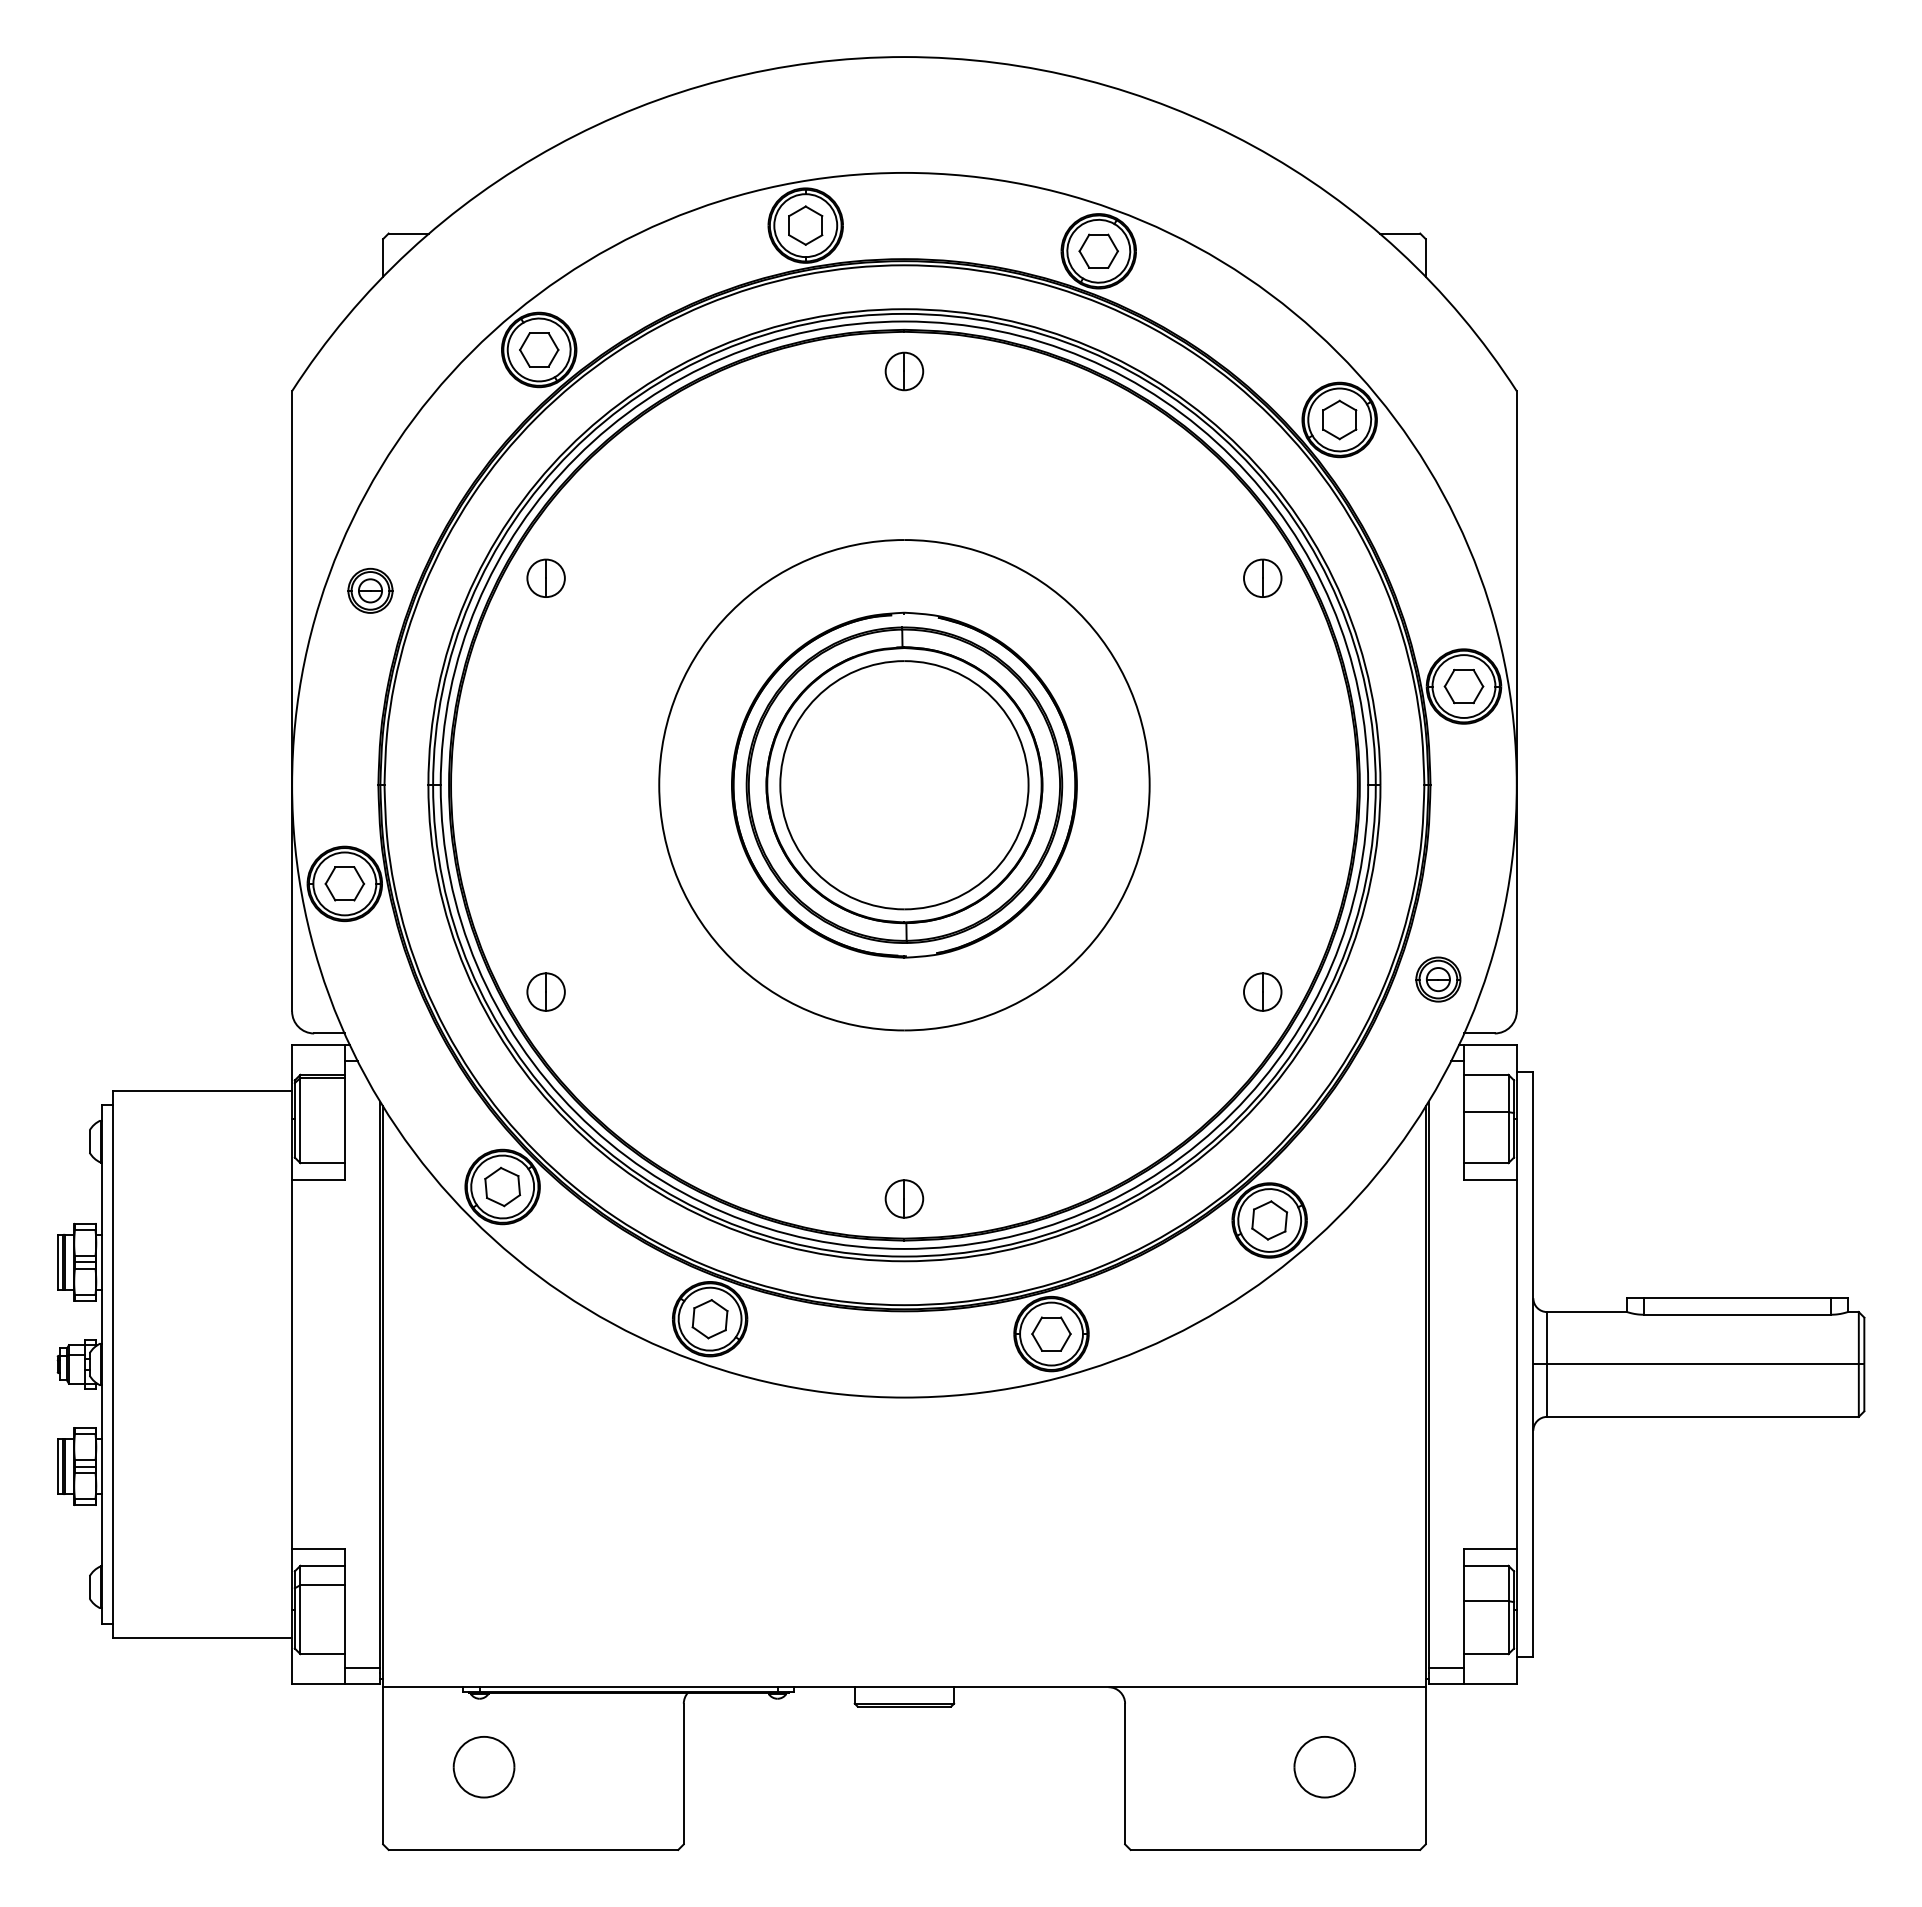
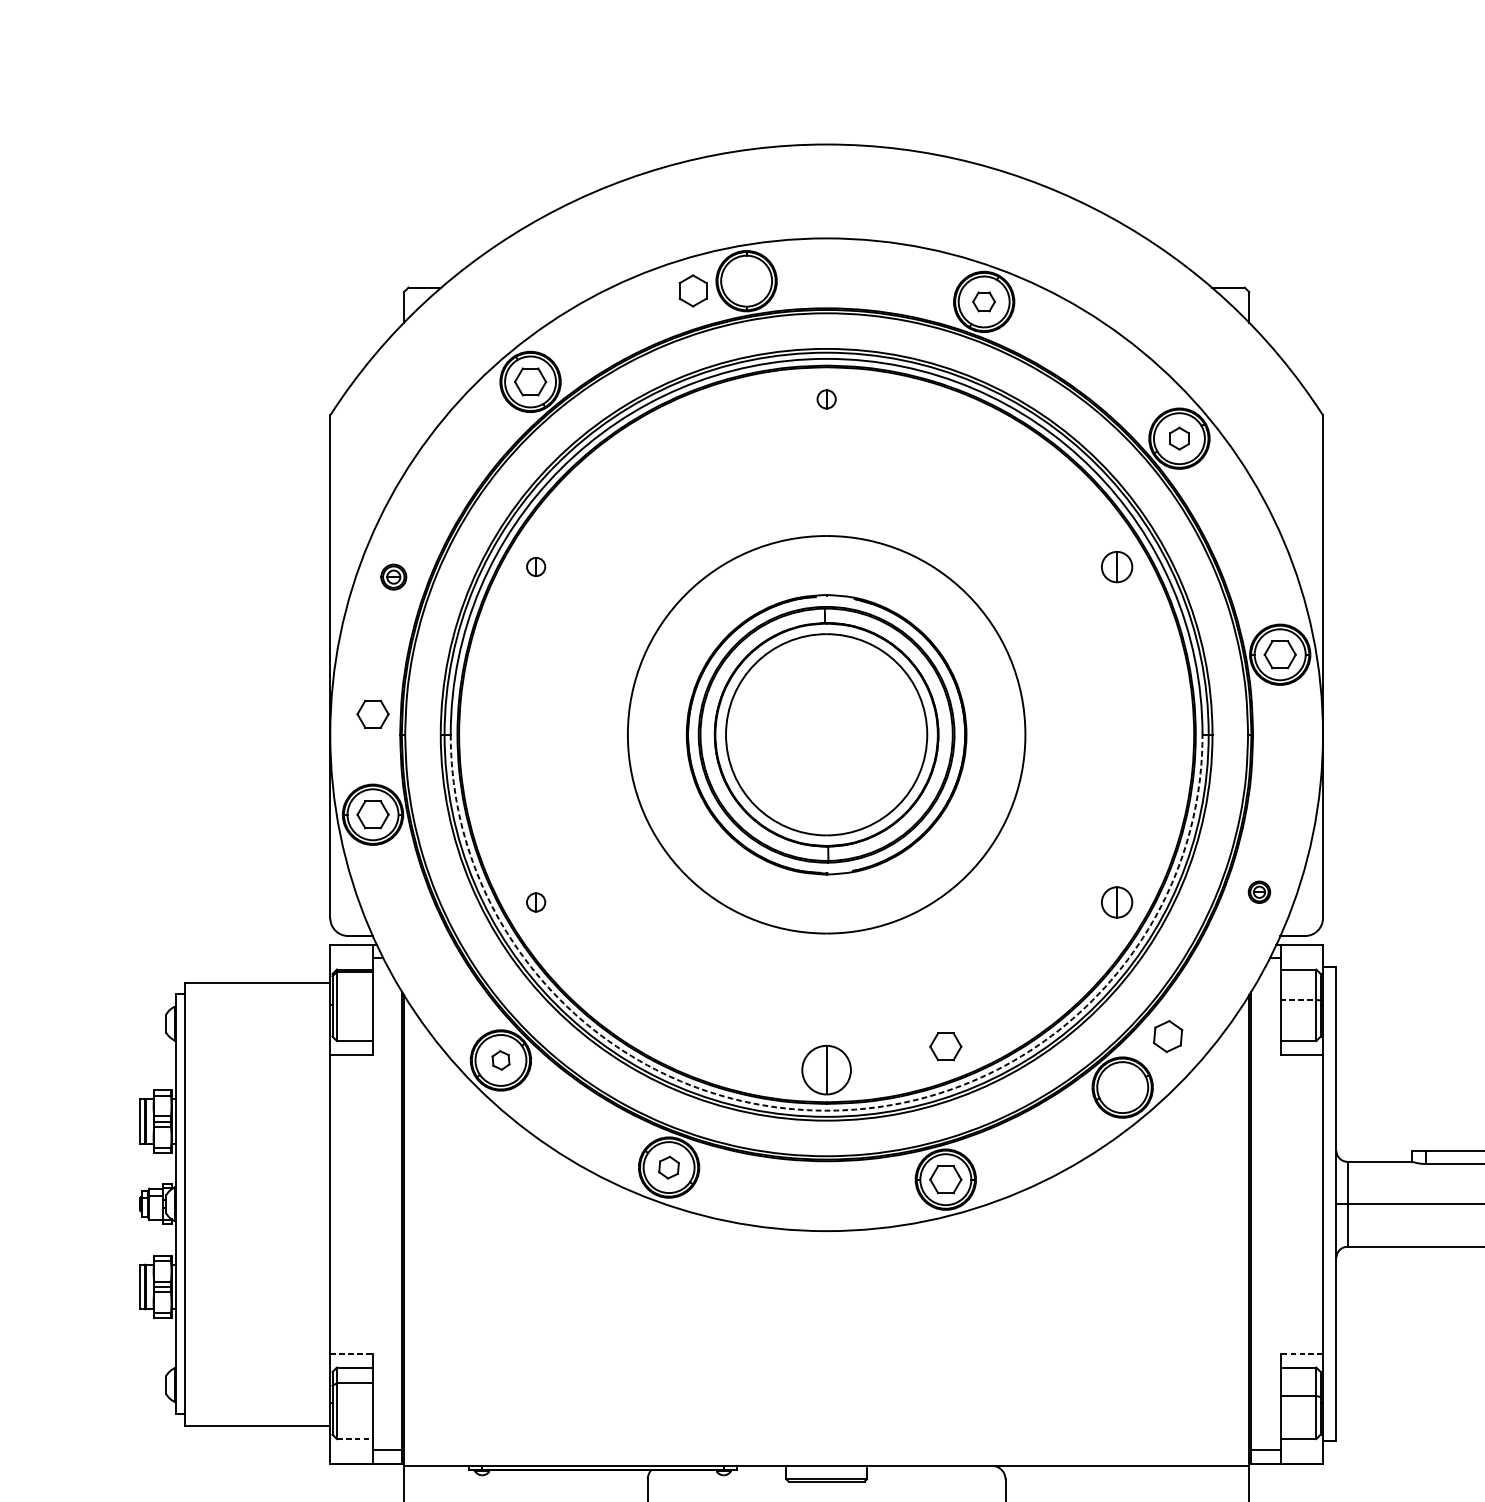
part: (805, 225) -> (692, 290), moved
part: (1098, 250) -> (983, 301), size x0.7
part: (904, 371) -> (826, 399), size x0.6
part: (1339, 419) -> (1179, 438), size x0.7
part: (545, 577) -> (535, 566), size x0.6
part: (370, 590) -> (393, 576), size x0.7
part: (344, 759) -> (372, 713), added
part: (1438, 979) -> (1259, 892), size x0.6
part: (545, 991) -> (535, 901), size x0.6
line: (1486, 1112) -> (1298, 1000), solid -> dashed
part: (1051, 1169) -> (945, 1046), added
part: (502, 1186) -> (500, 1060), size x0.6
part: (904, 1198) -> (826, 1069), size x1.6
part: (1269, 1220) -> (1167, 1036), moved
arc: (904, 1248) -> (826, 1110), solid -> dashed
part: (709, 1319) -> (668, 1167), size x0.7
line: (318, 1549) -> (351, 1354), solid -> dashed
line: (1490, 1549) -> (1301, 1354), solid -> dashed
line: (322, 1654) -> (354, 1439), solid -> dashed

